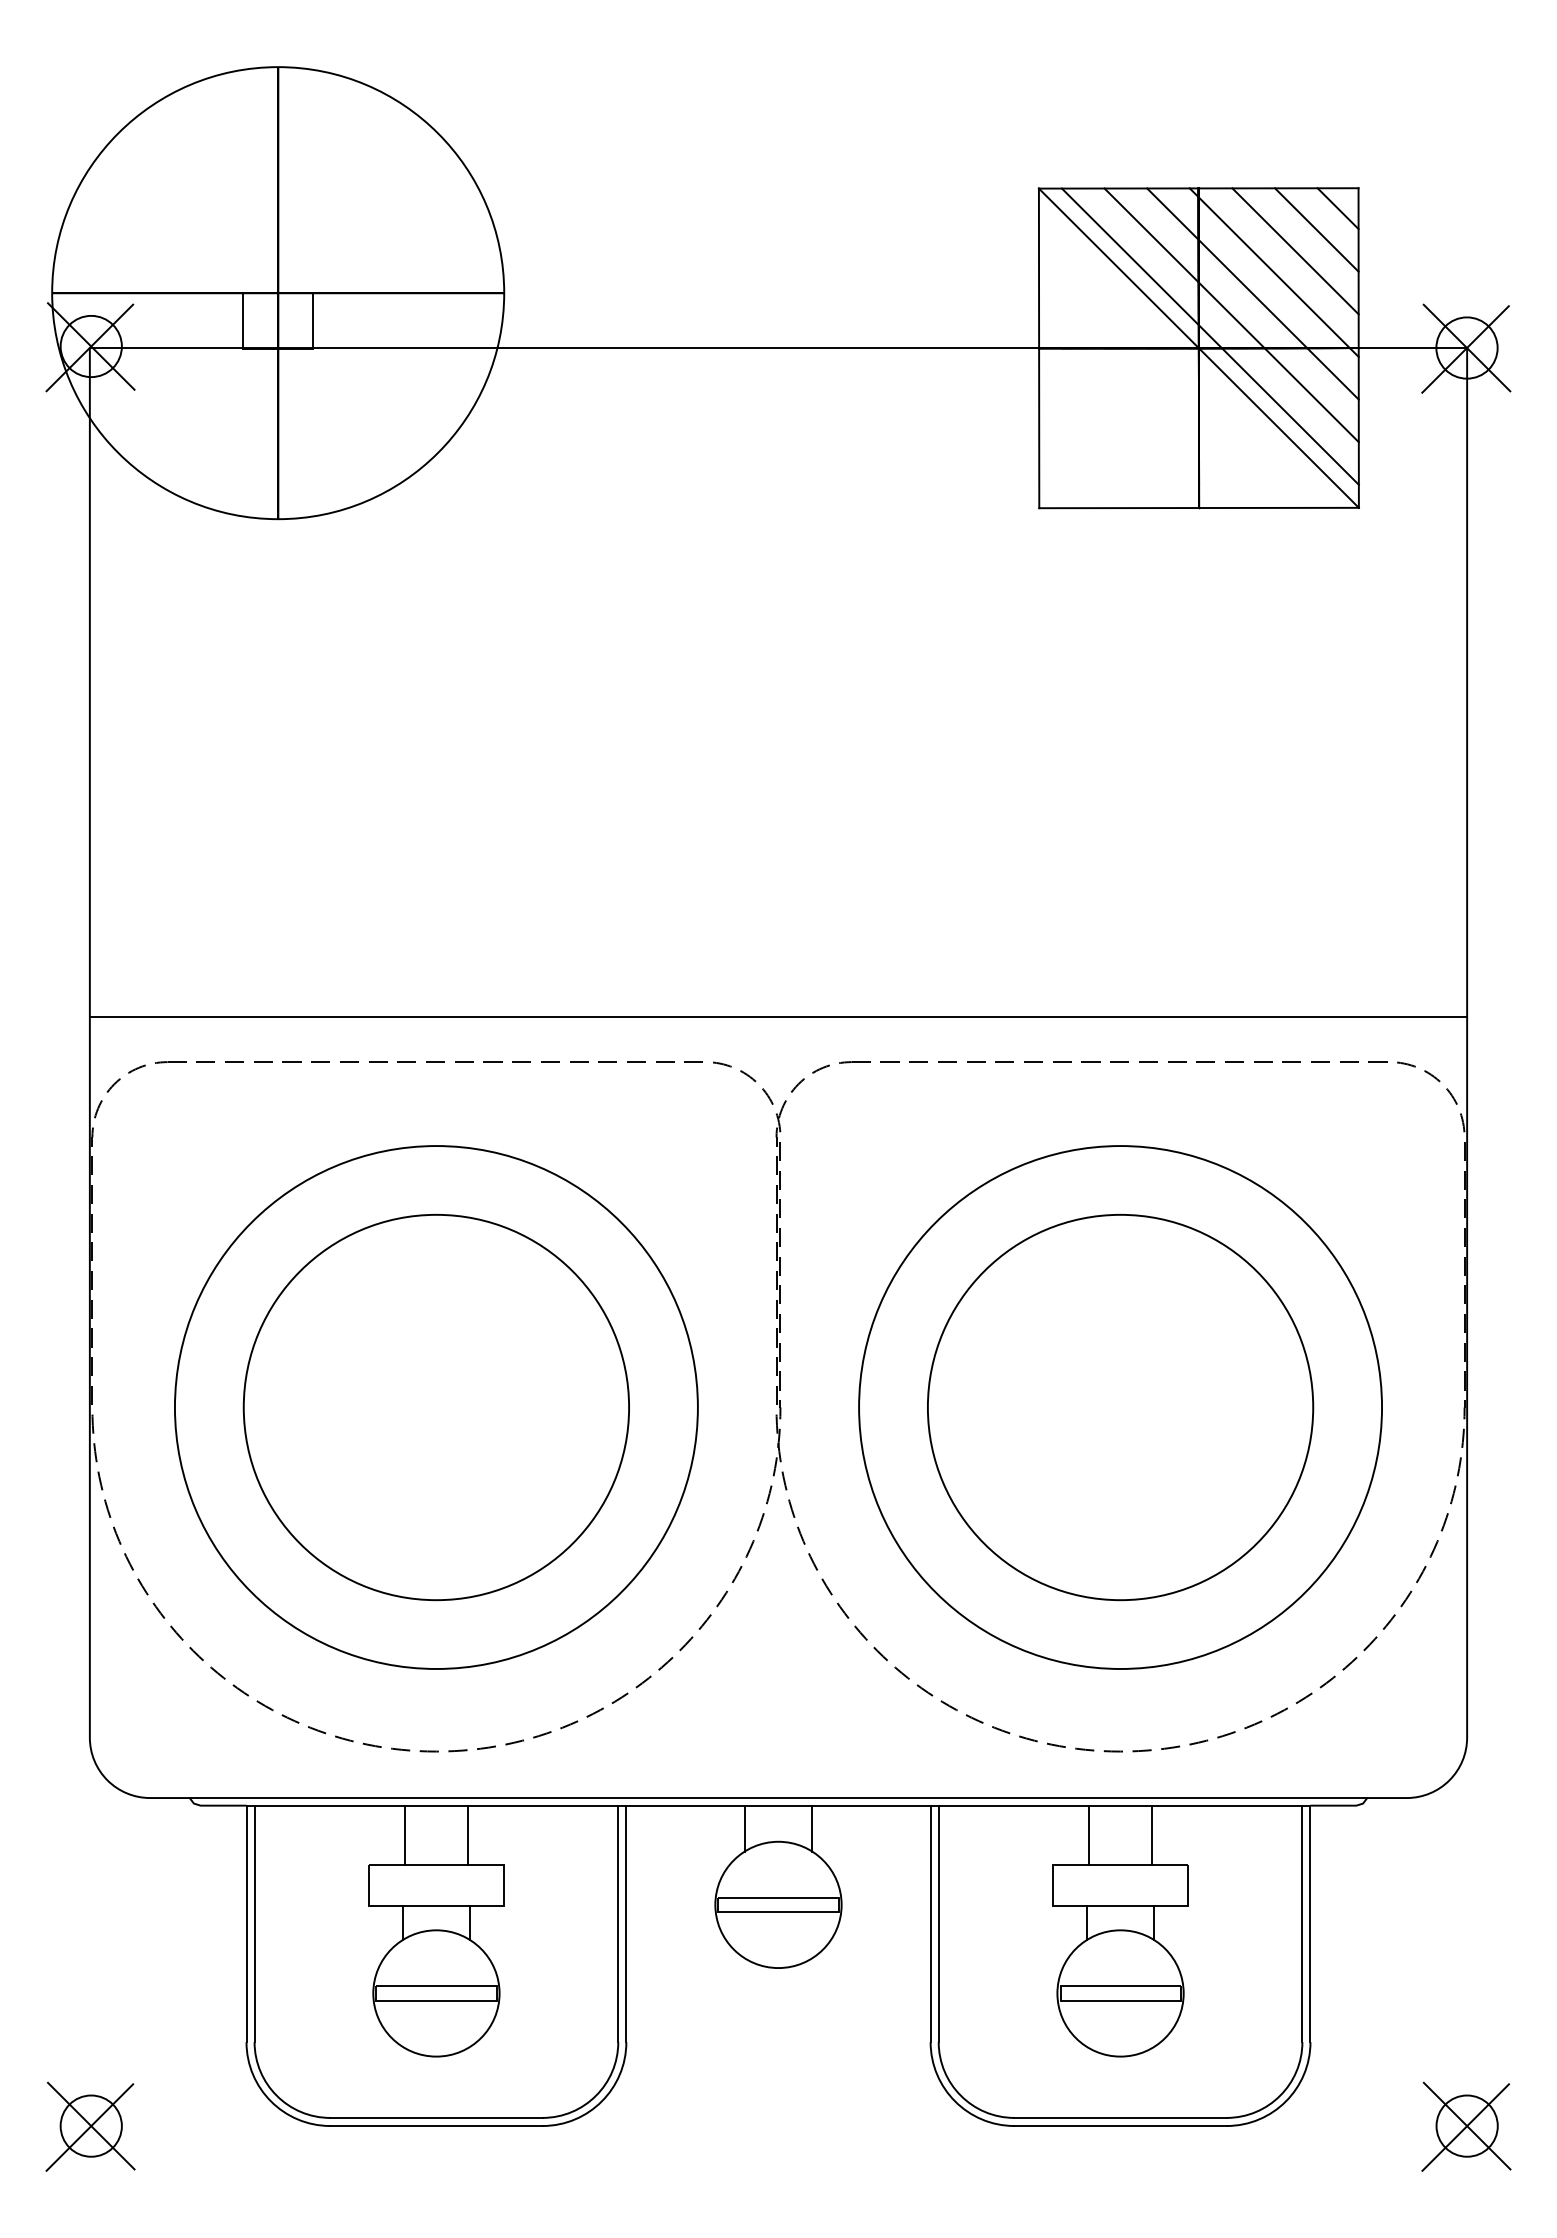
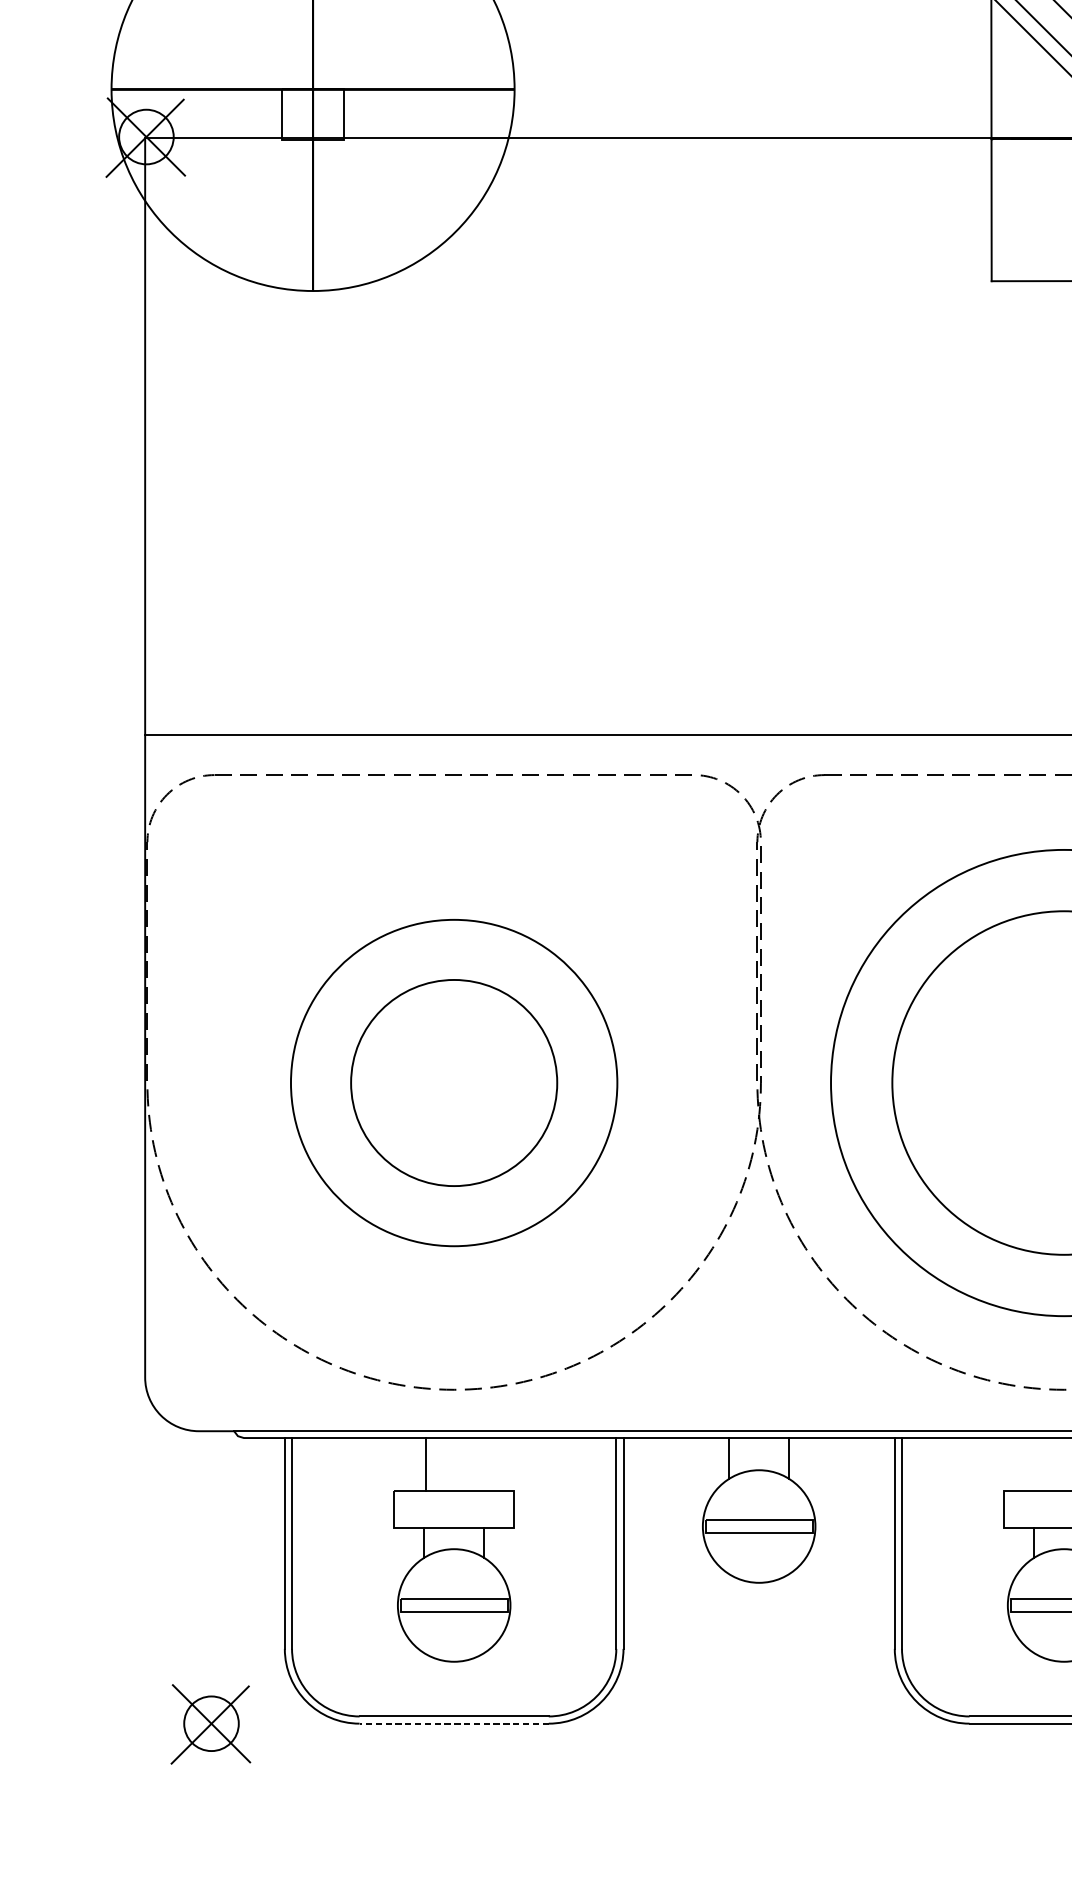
circle: (435, 1407) -> (453, 1083), size x0.7
circle: (436, 1407) -> (454, 1083), size x0.6
line: (468, 1834) -> (482, 1463), removed
line: (1088, 1834) -> (1035, 1463), removed
part: (90, 2126) -> (210, 1724), moved
line: (435, 2126) -> (453, 1724), solid -> dashed

